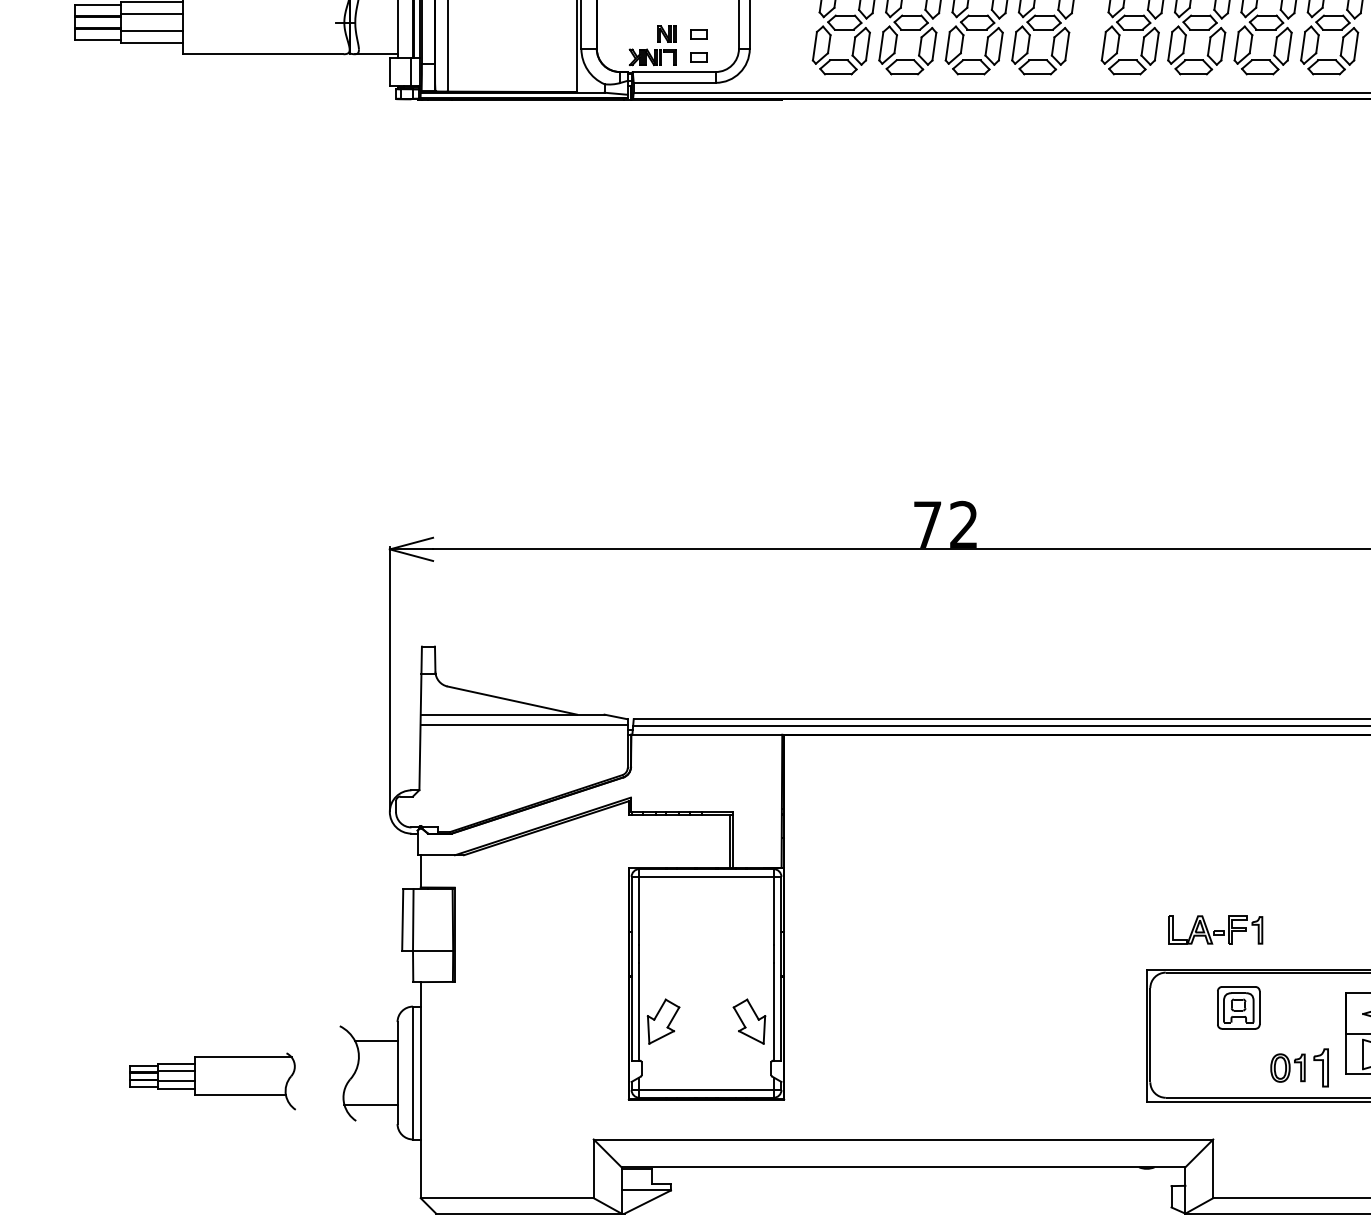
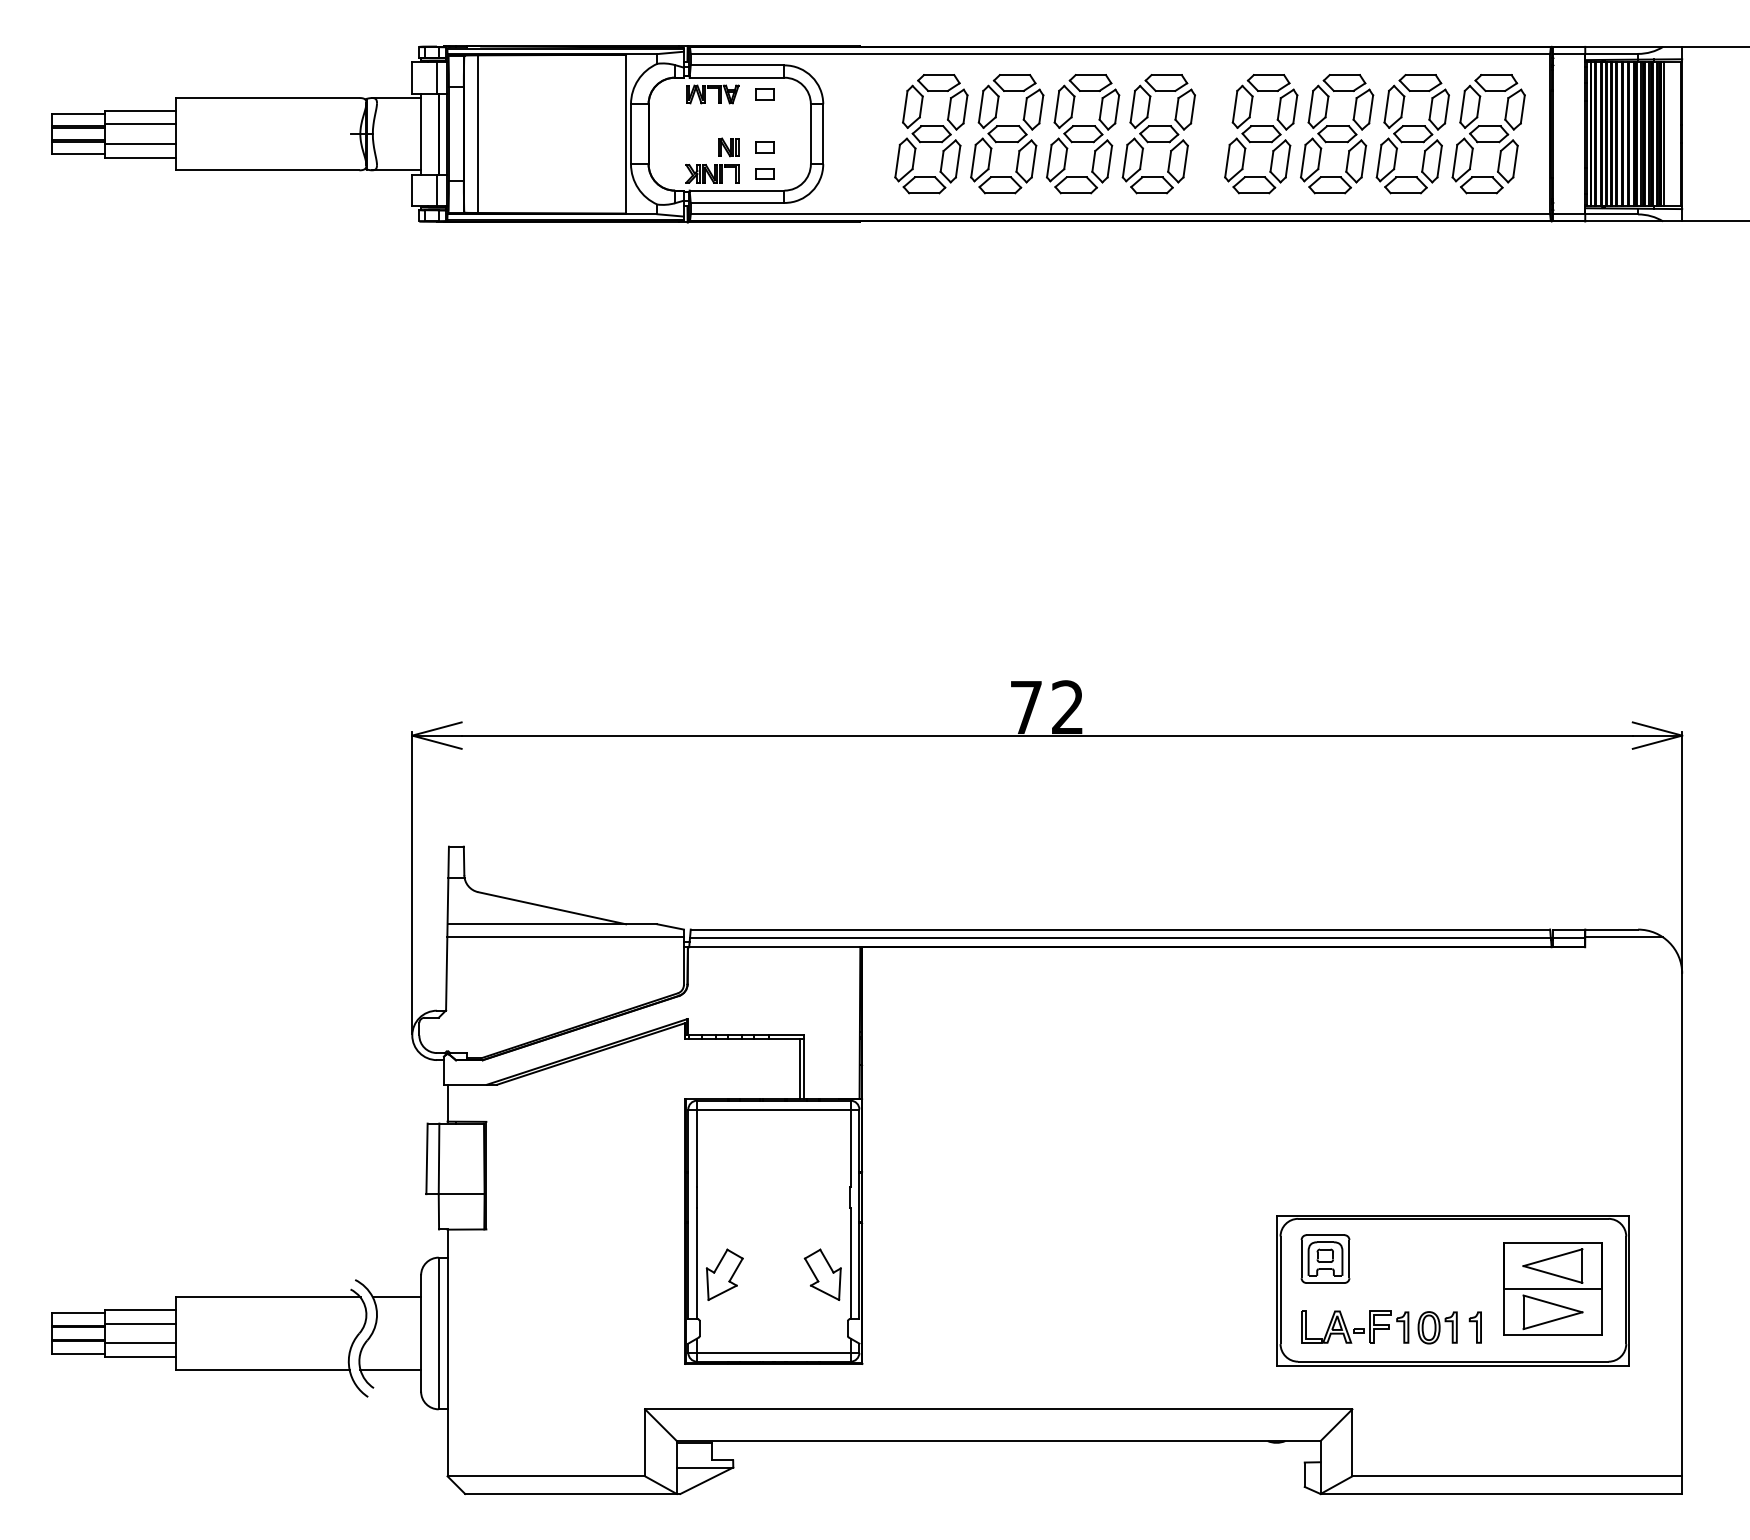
part: (1215, 929) -> (1355, 1326), moved
part: (1238, 1007) -> (1325, 1258), moved
part: (1320, 1067) -> (1474, 1327), size x0.71
part: (212, 1080) -> (209, 1342), size x1.67

